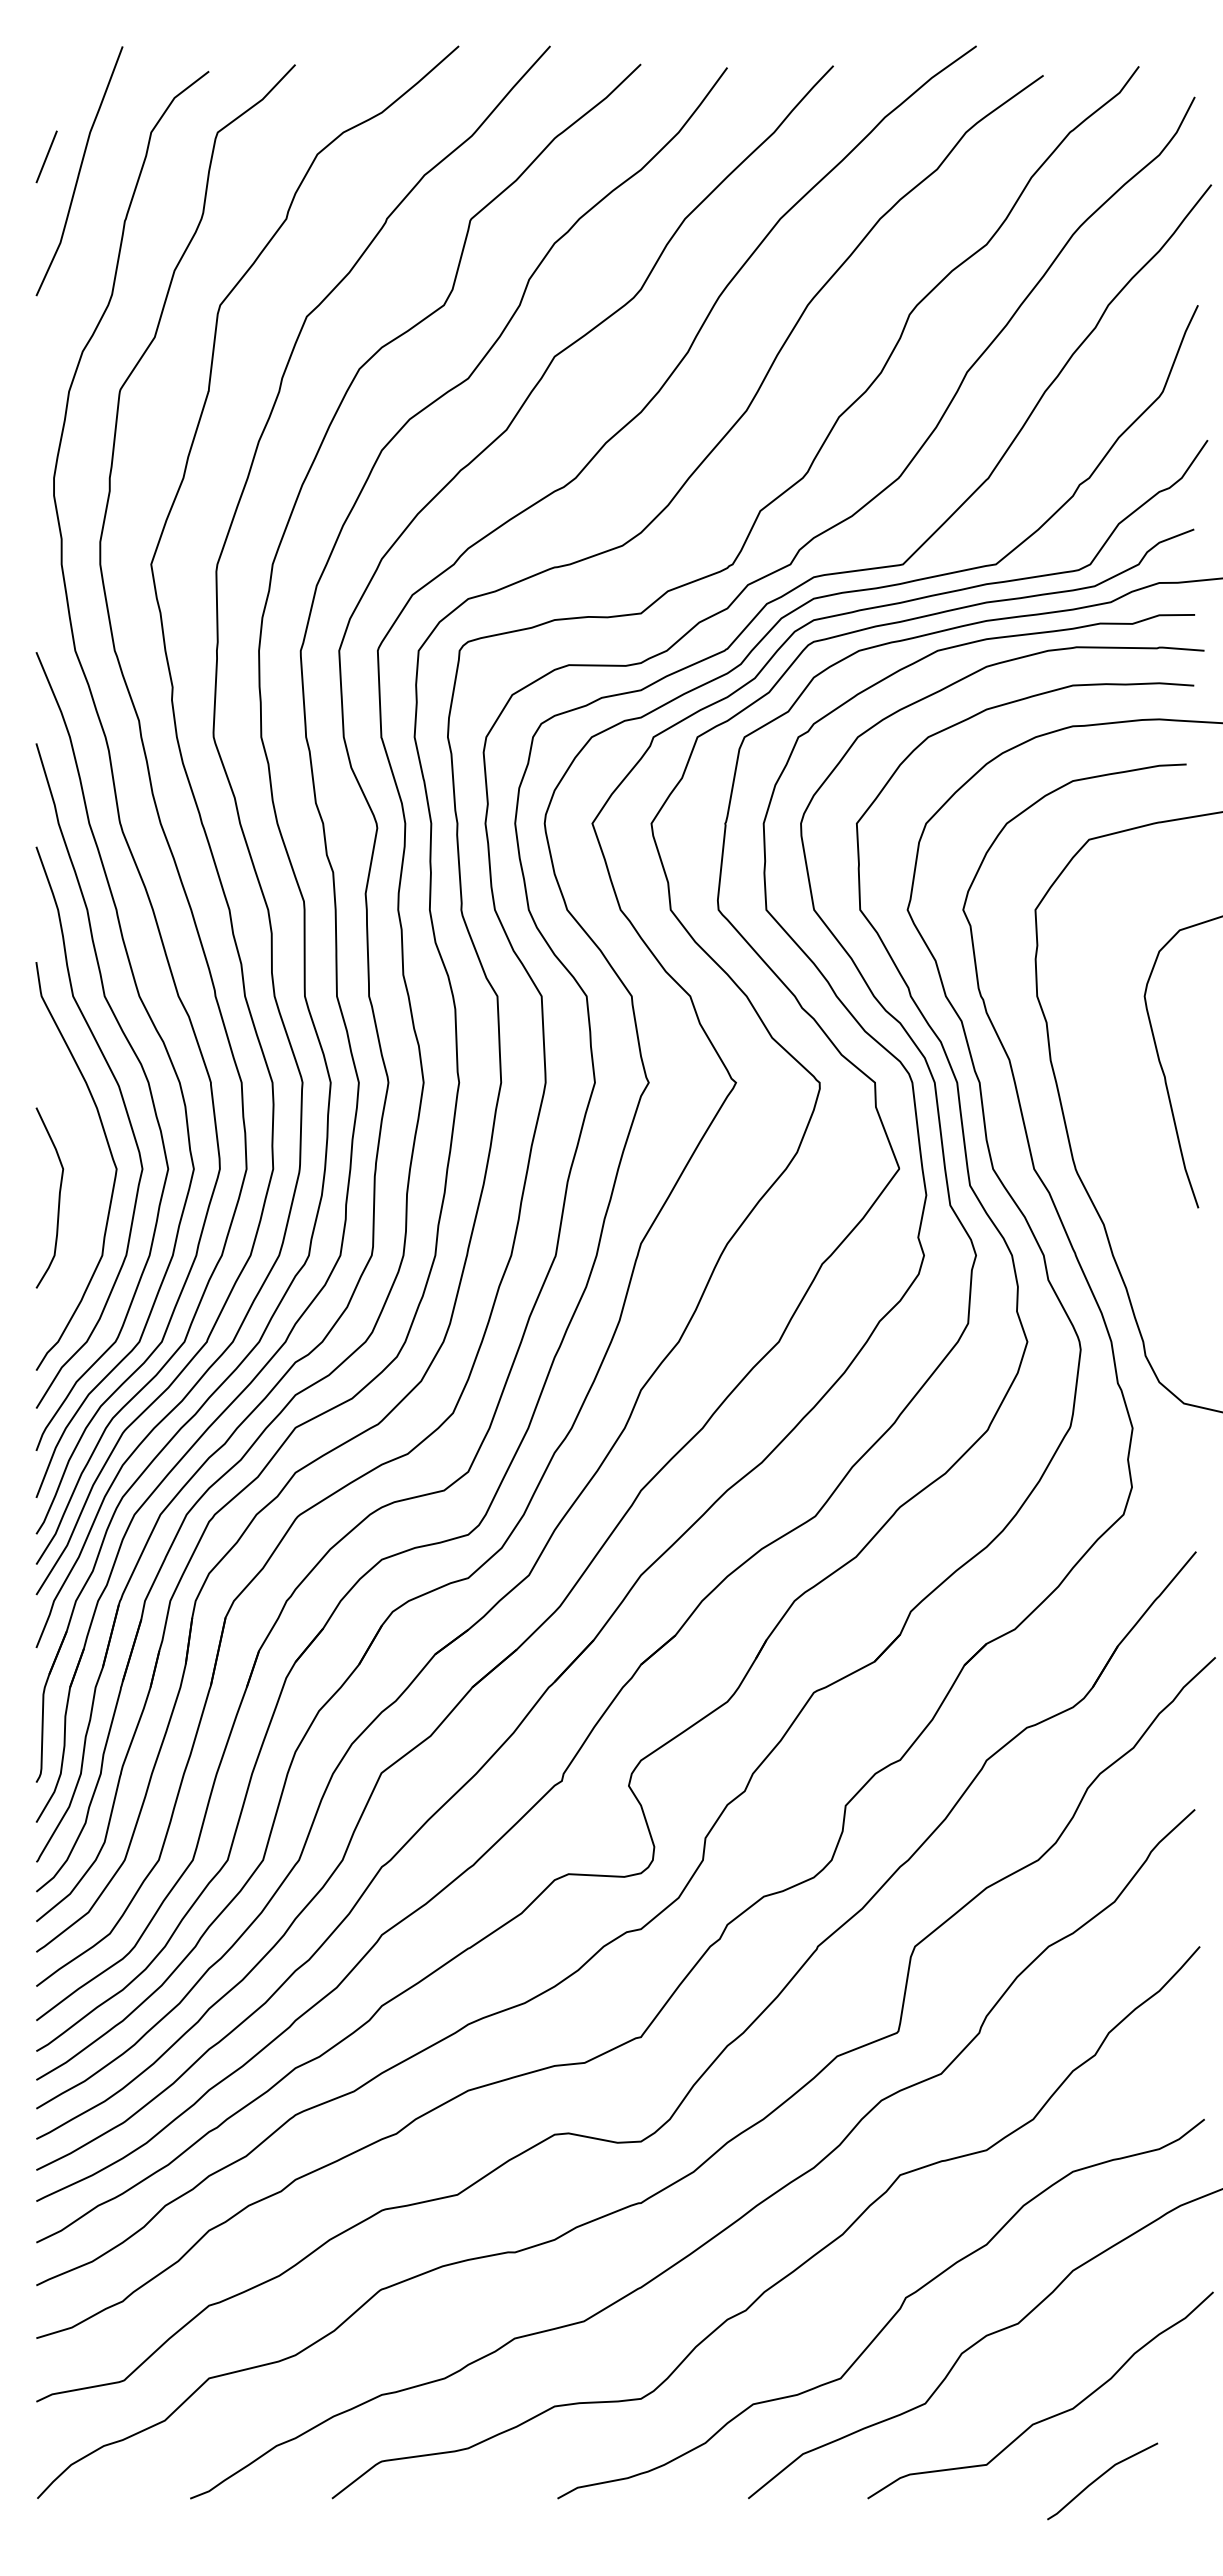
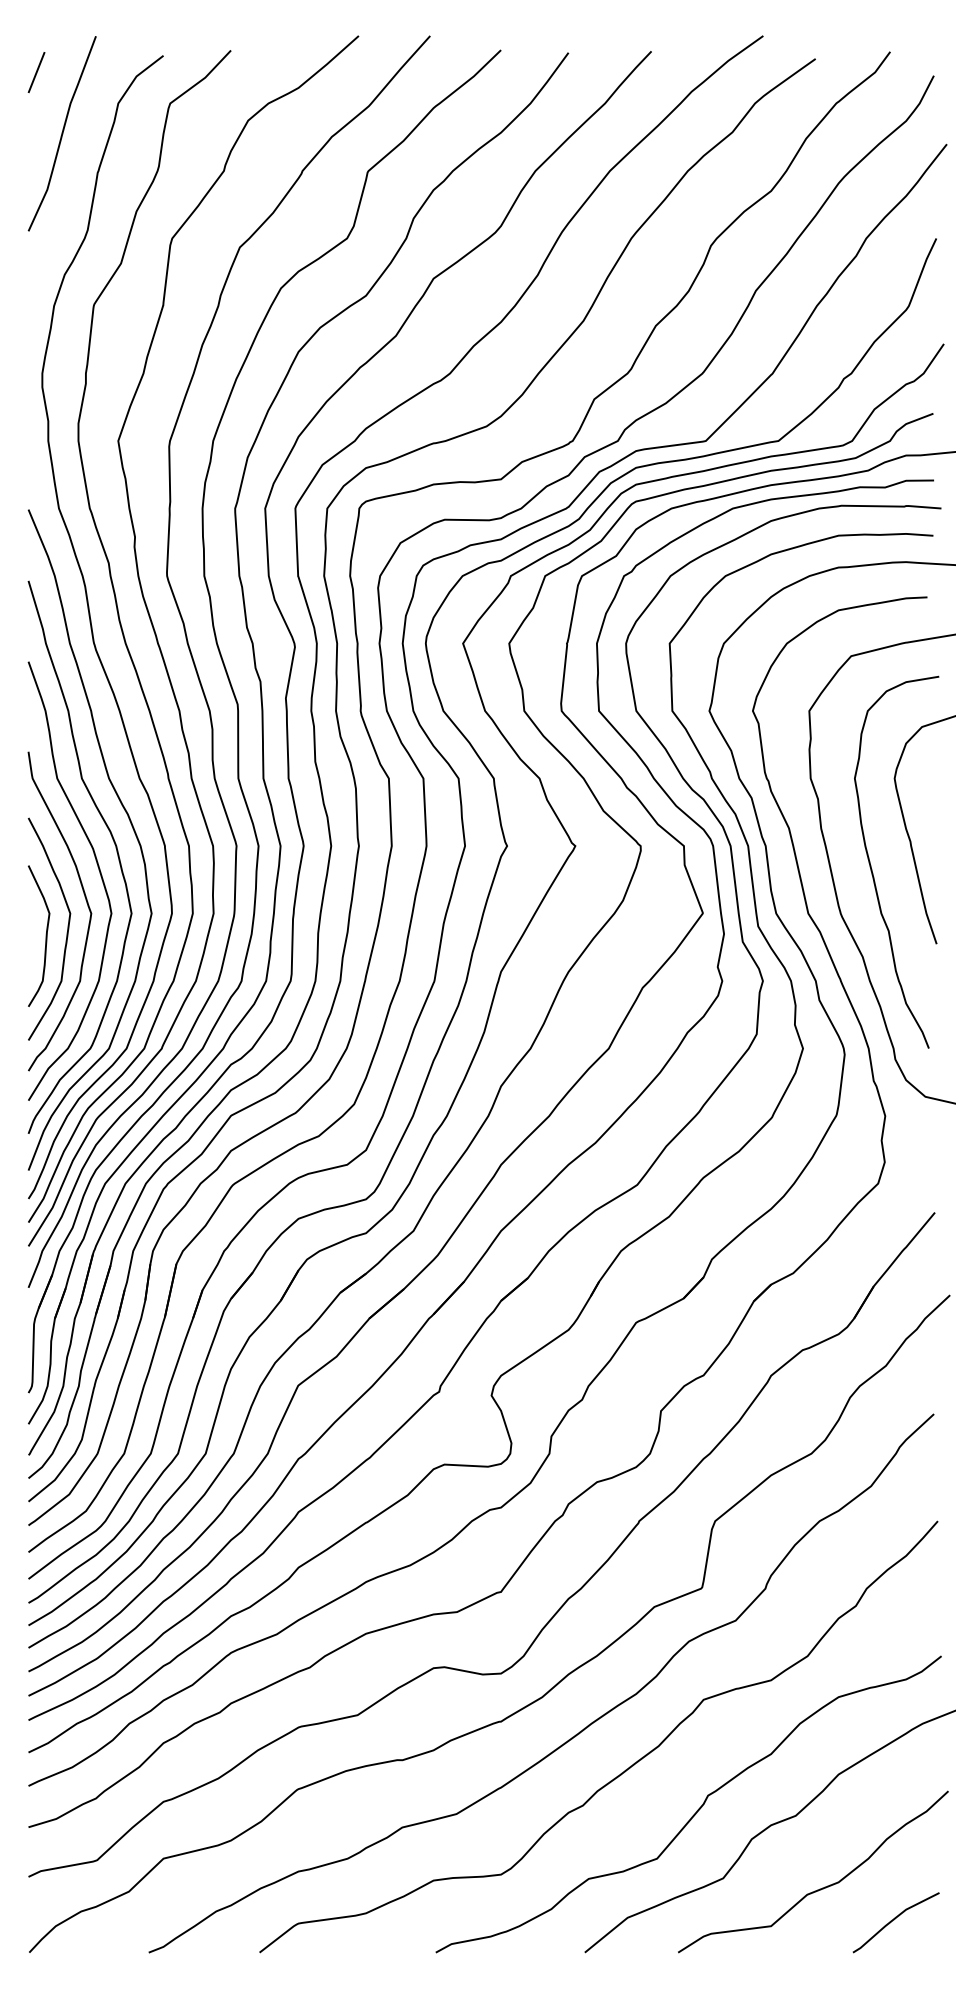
line: (46, 156) -> (36, 72), moved
curve: (1115, 1110) -> (871, 867), added
curve: (85, 1192) -> (66, 931), added
curve: (1099, 2478) -> (893, 1920), moved

